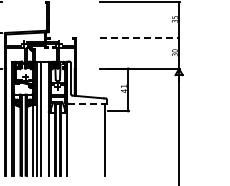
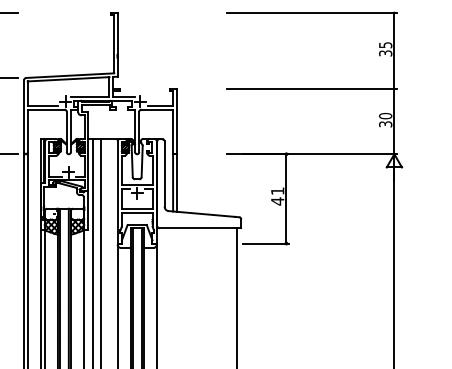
line: (140, 38) -> (312, 89), dashed -> solid
line: (86, 103) -> (197, 227), dashed -> solid

